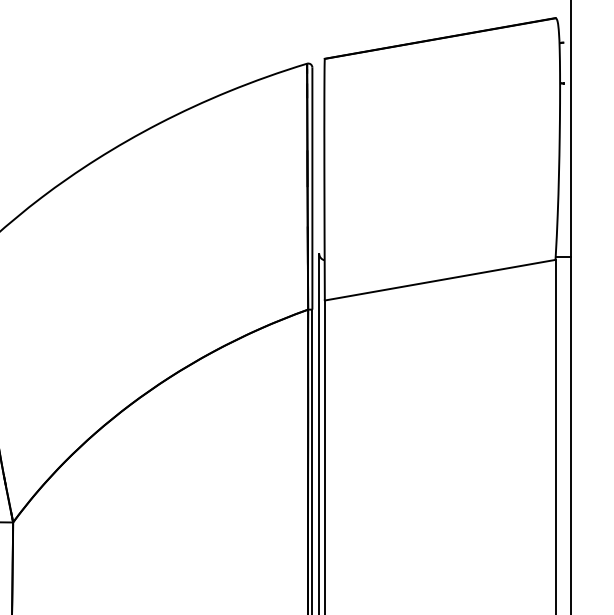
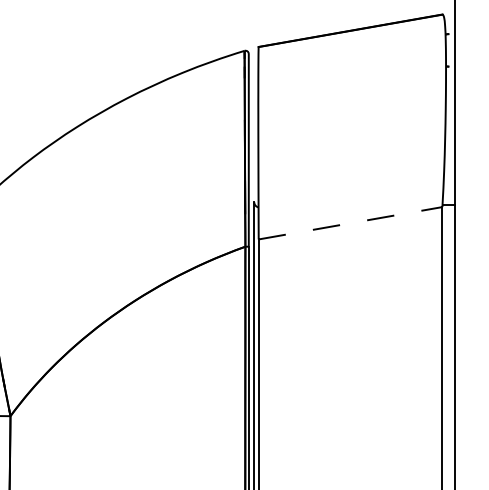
line: (440, 280) -> (350, 223), solid -> dashed

